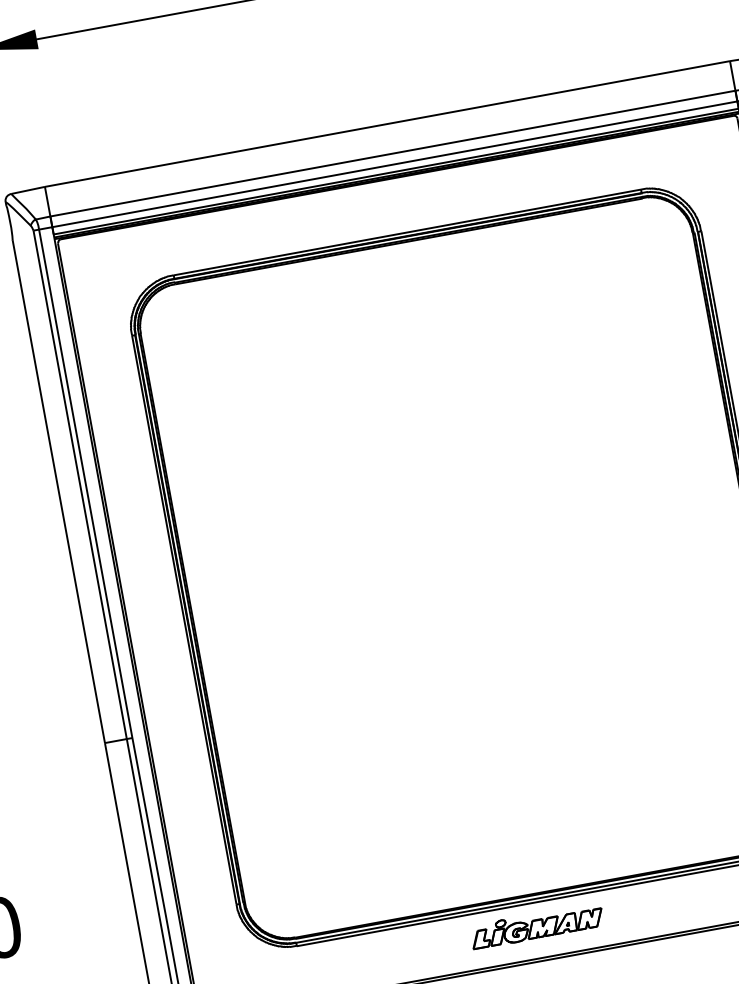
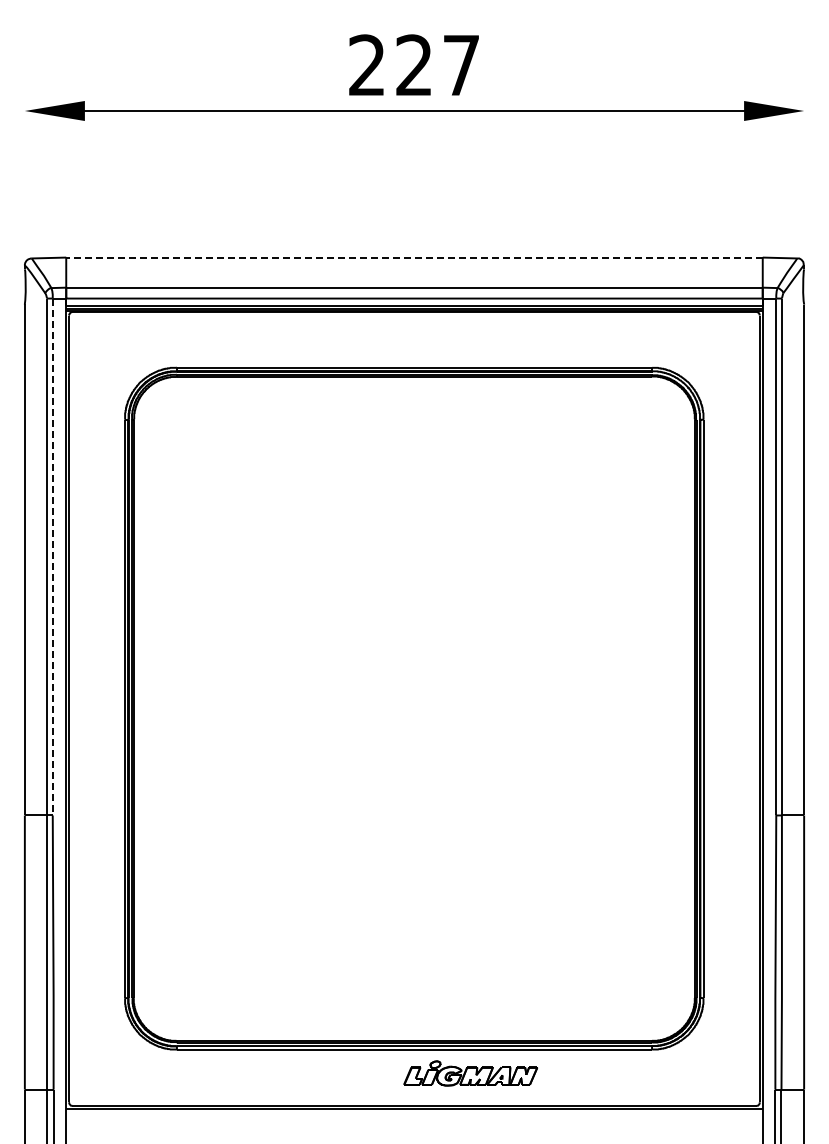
line: (387, 123) -> (414, 257), solid -> dashed
line: (85, 484) -> (52, 557), solid -> dashed
part: (536, 926) -> (470, 1073), moved

